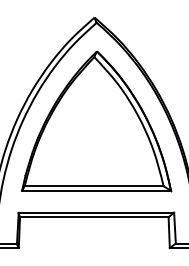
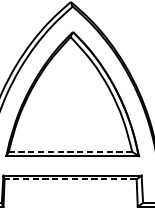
line: (94, 186) -> (70, 152), solid -> dashed
line: (93, 217) -> (69, 179), solid -> dashed

